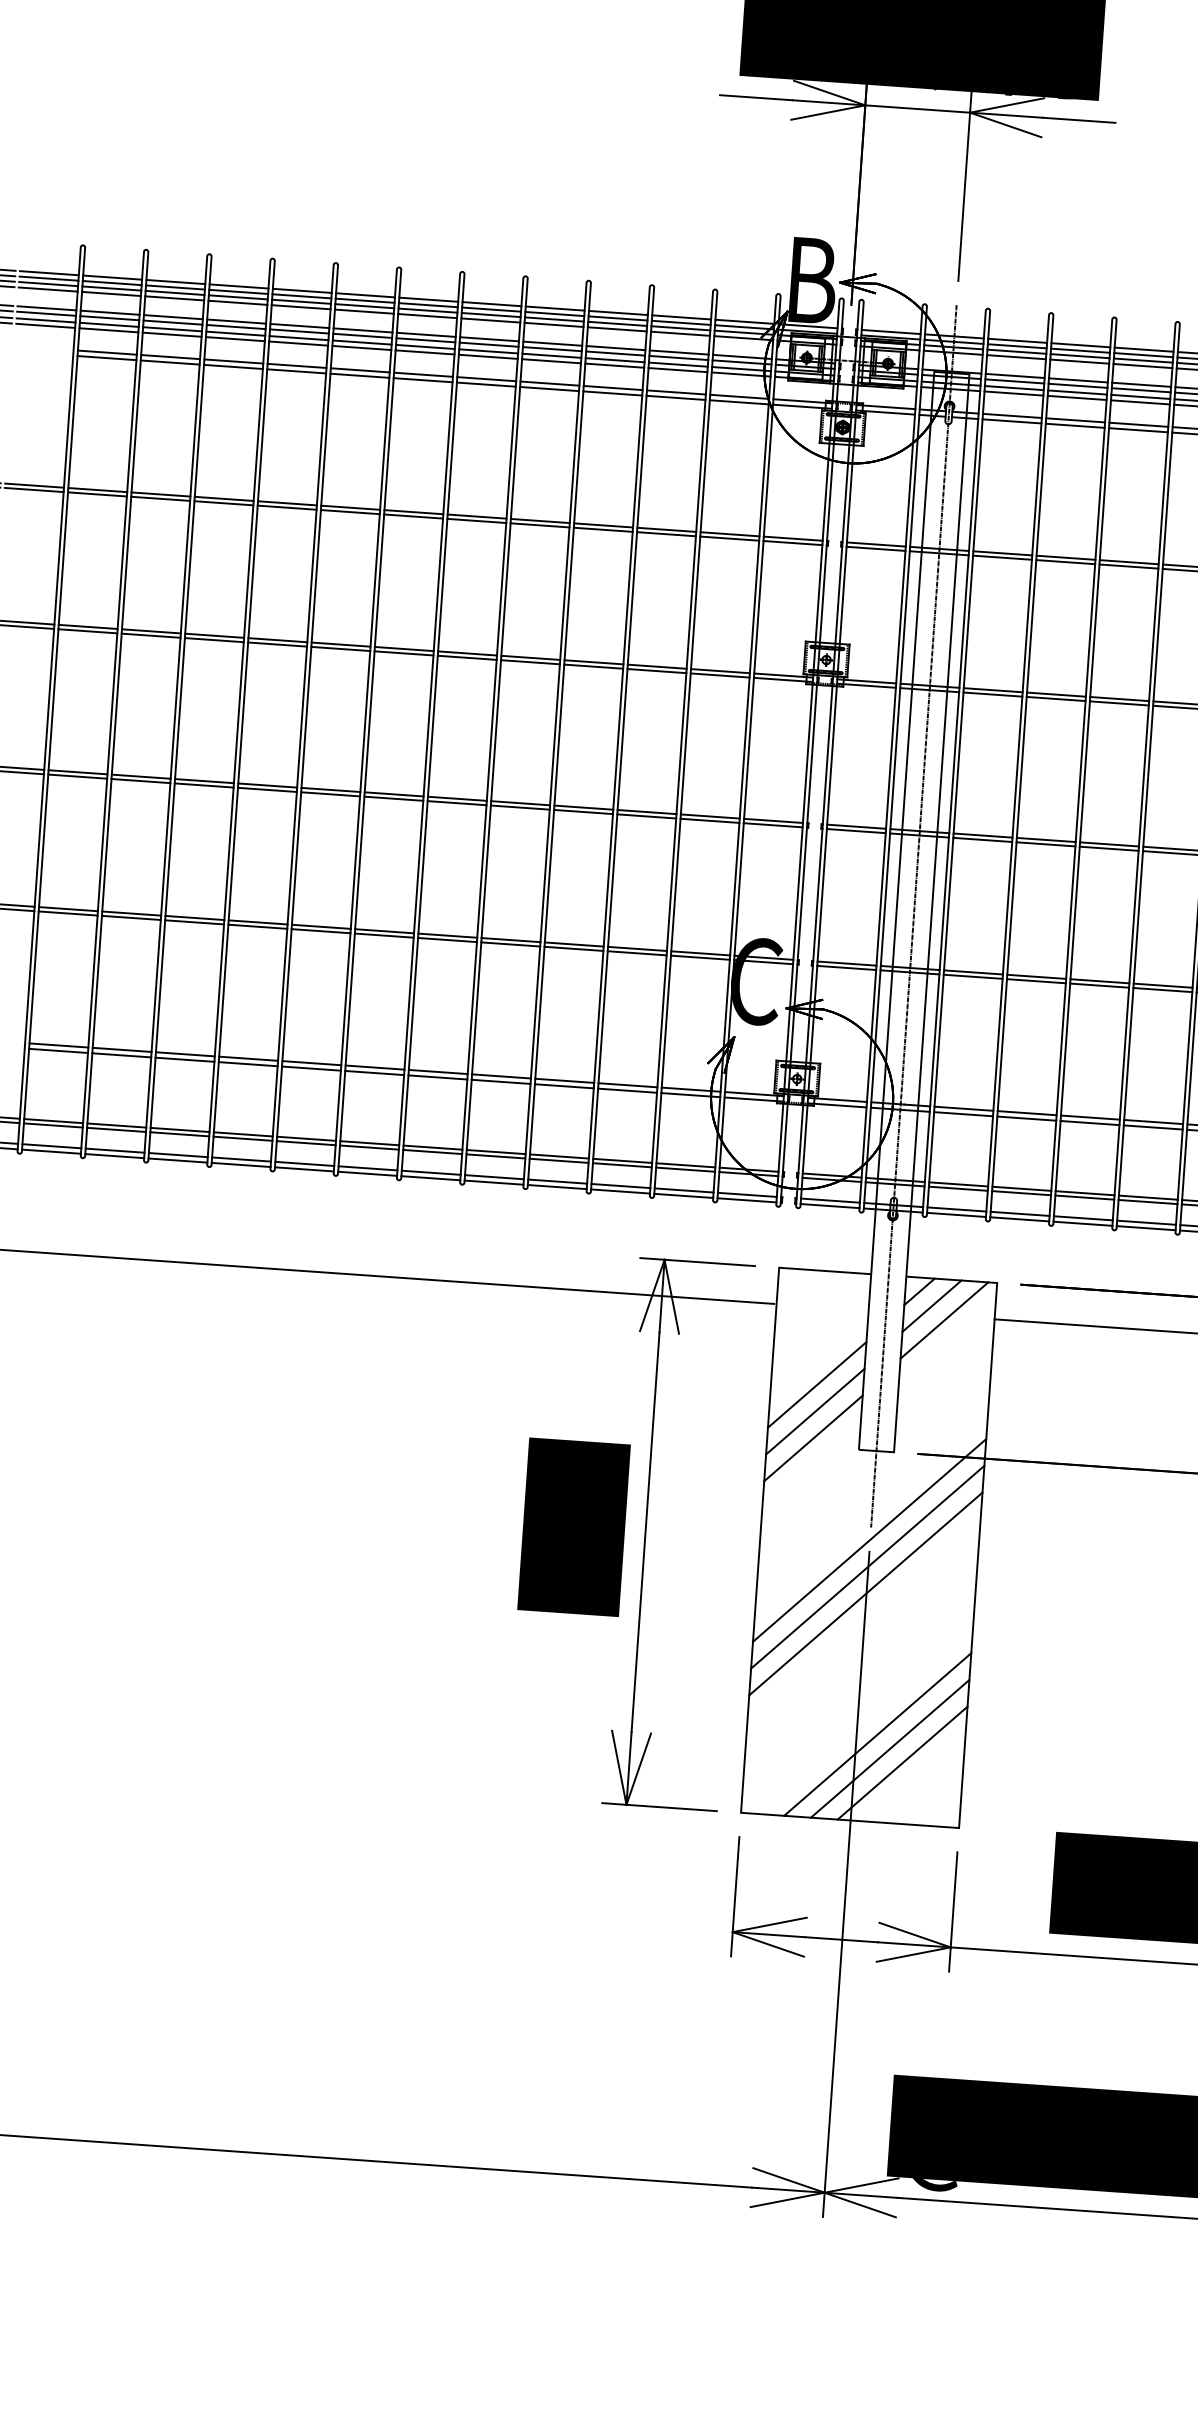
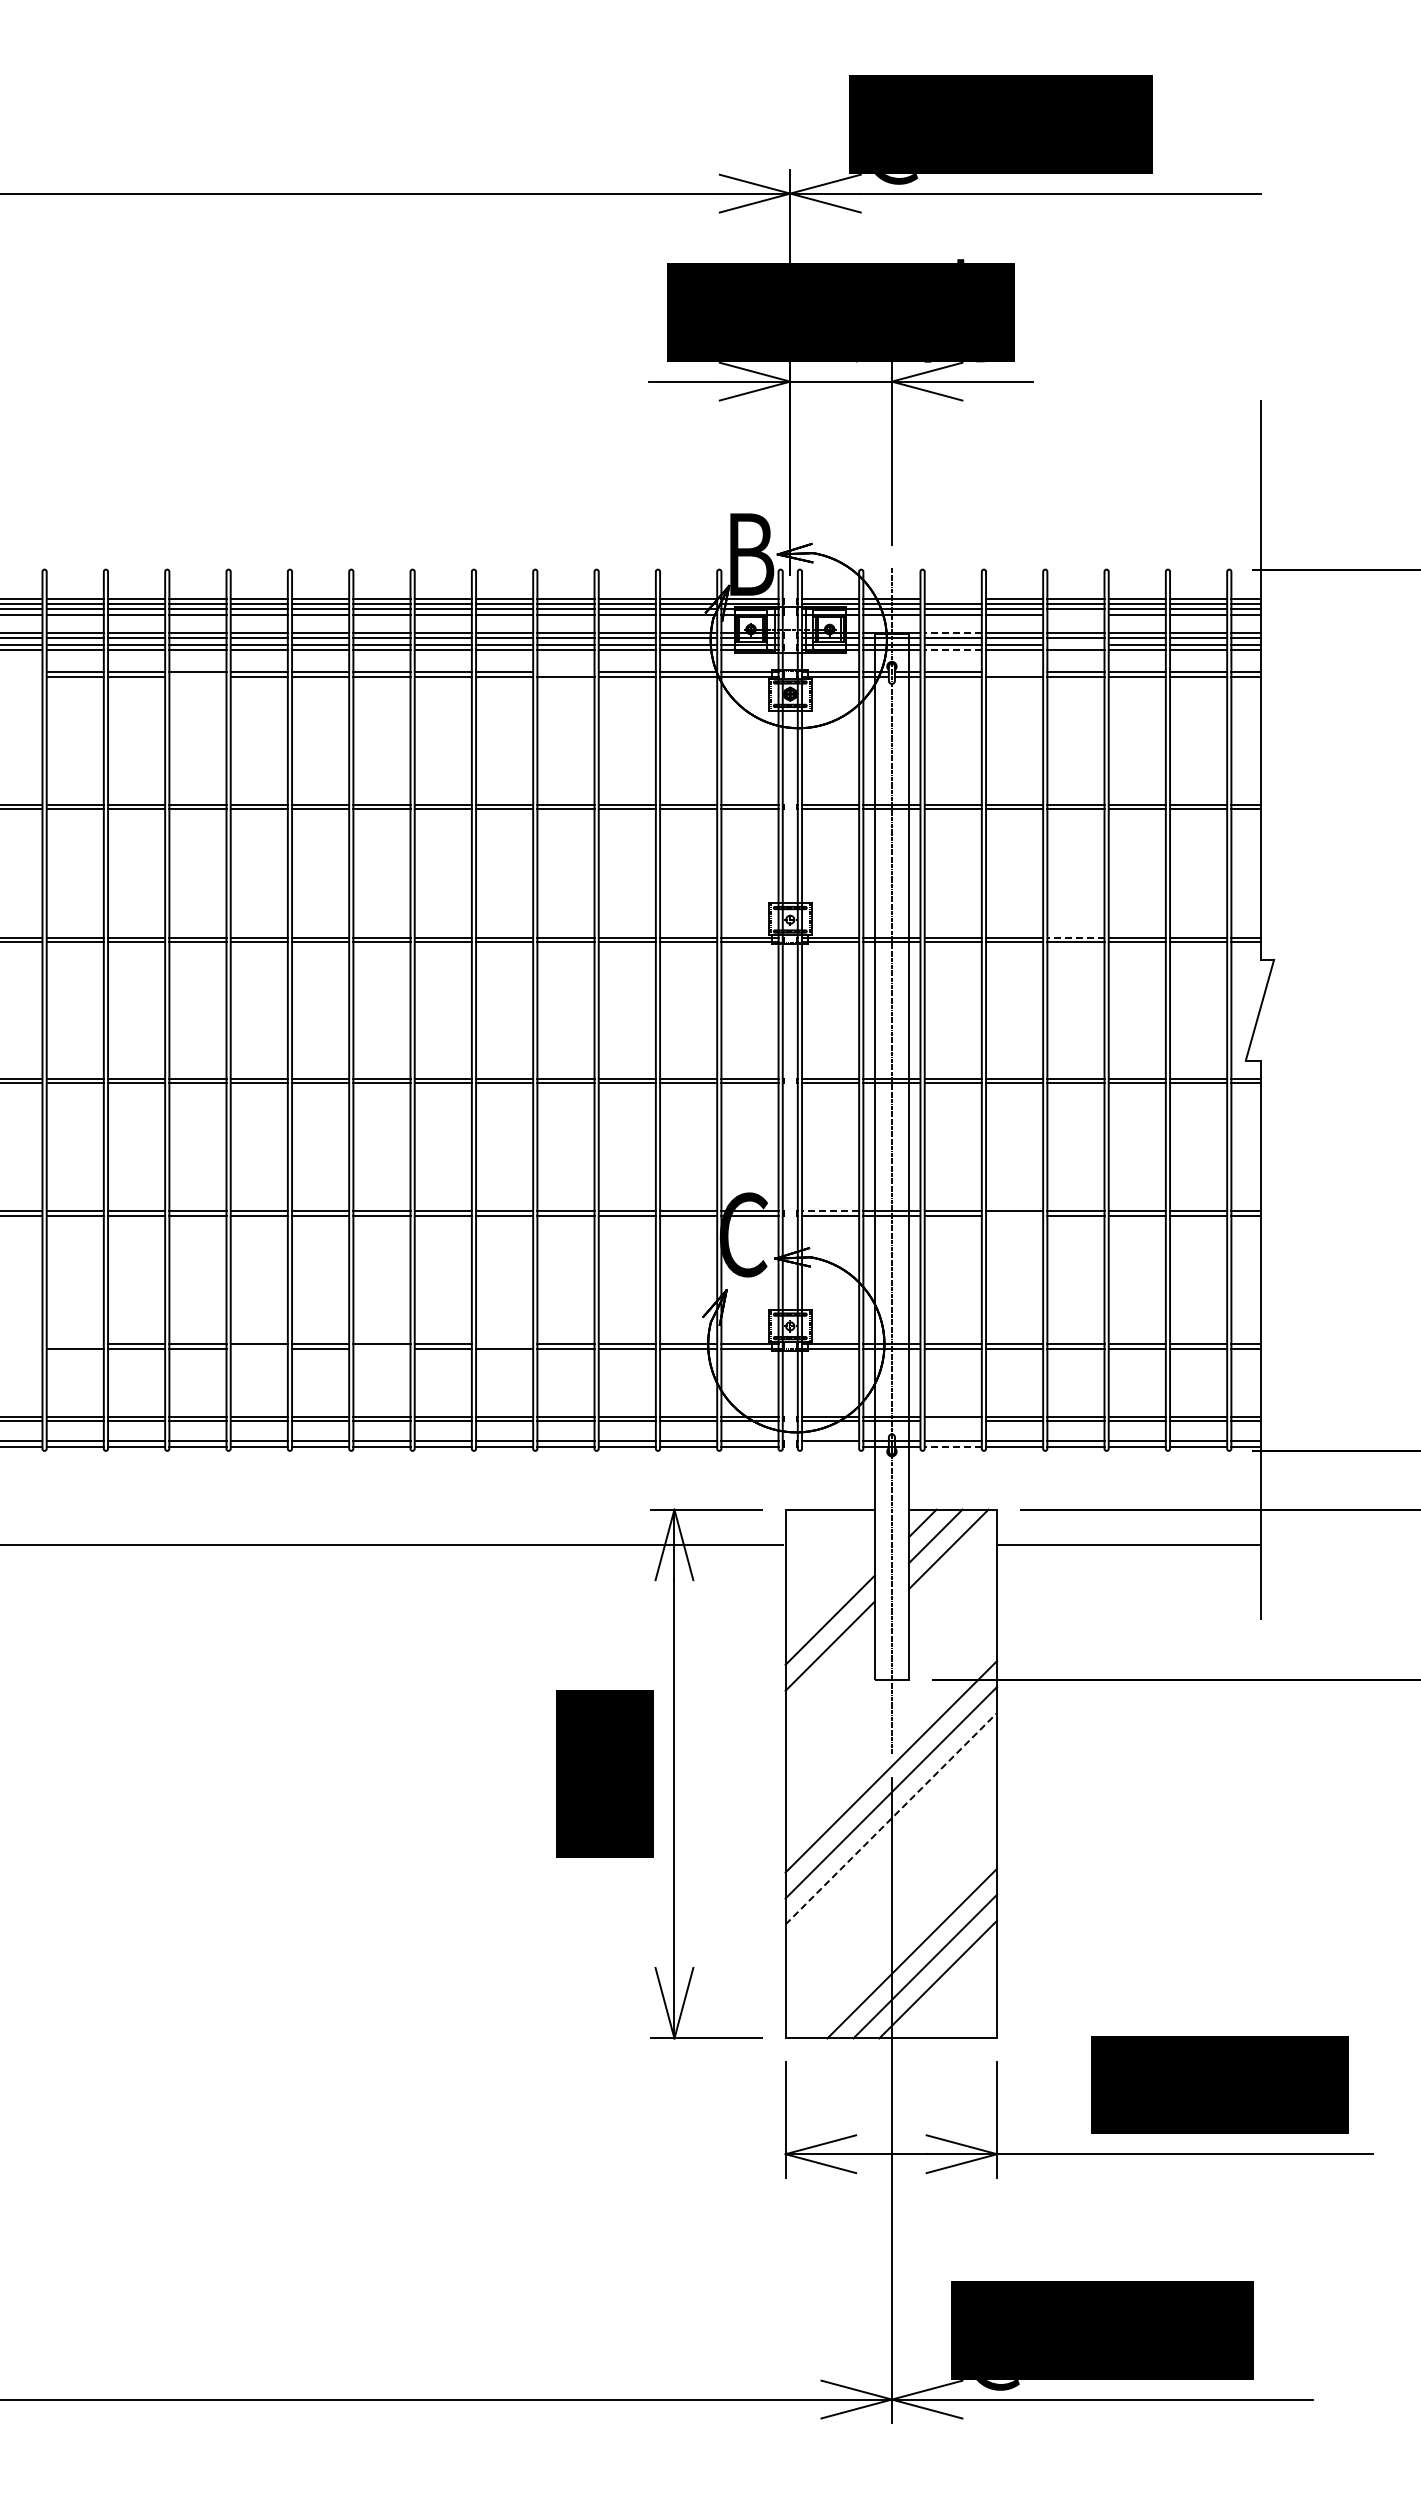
line: (1016, 340) -> (952, 598), removed
line: (1142, 365) -> (1075, 614), removed
line: (233, 366) -> (197, 676), removed
line: (1015, 375) -> (953, 632), solid -> dashed
line: (612, 387) -> (565, 671), removed
line: (1014, 393) -> (953, 649), solid -> dashed
line: (1140, 396) -> (1075, 644), removed
line: (1075, 420) -> (1014, 671), removed
line: (1119, 698) -> (1075, 937), solid -> dashed
line: (846, 963) -> (830, 1211), solid -> dashed
line: (1036, 981) -> (1014, 1215), removed
line: (58, 1045) -> (74, 1343), removed
line: (247, 1063) -> (258, 1348), removed
line: (374, 1072) -> (381, 1348), removed
line: (501, 1076) -> (504, 1343), removed
line: (957, 1188) -> (952, 1421), removed
line: (830, 1205) -> (830, 1446), removed
line: (956, 1214) -> (953, 1446), solid -> dashed
line: (812, 1437) -> (829, 1671), removed
line: (866, 1593) -> (891, 1818), solid -> dashed

